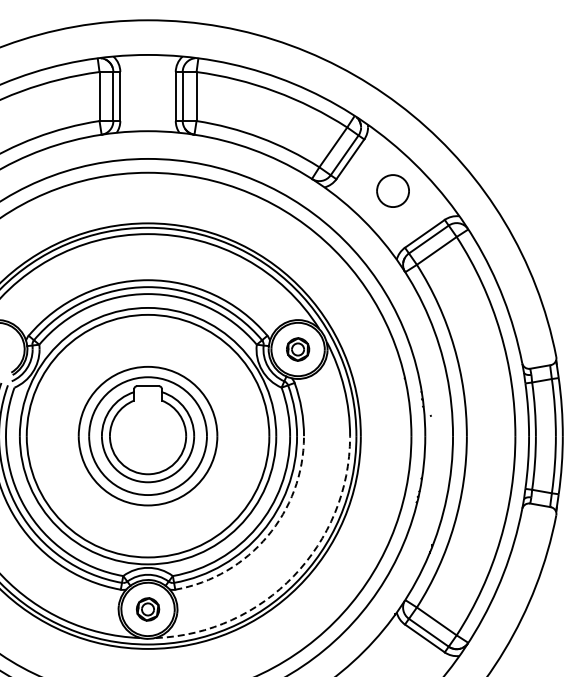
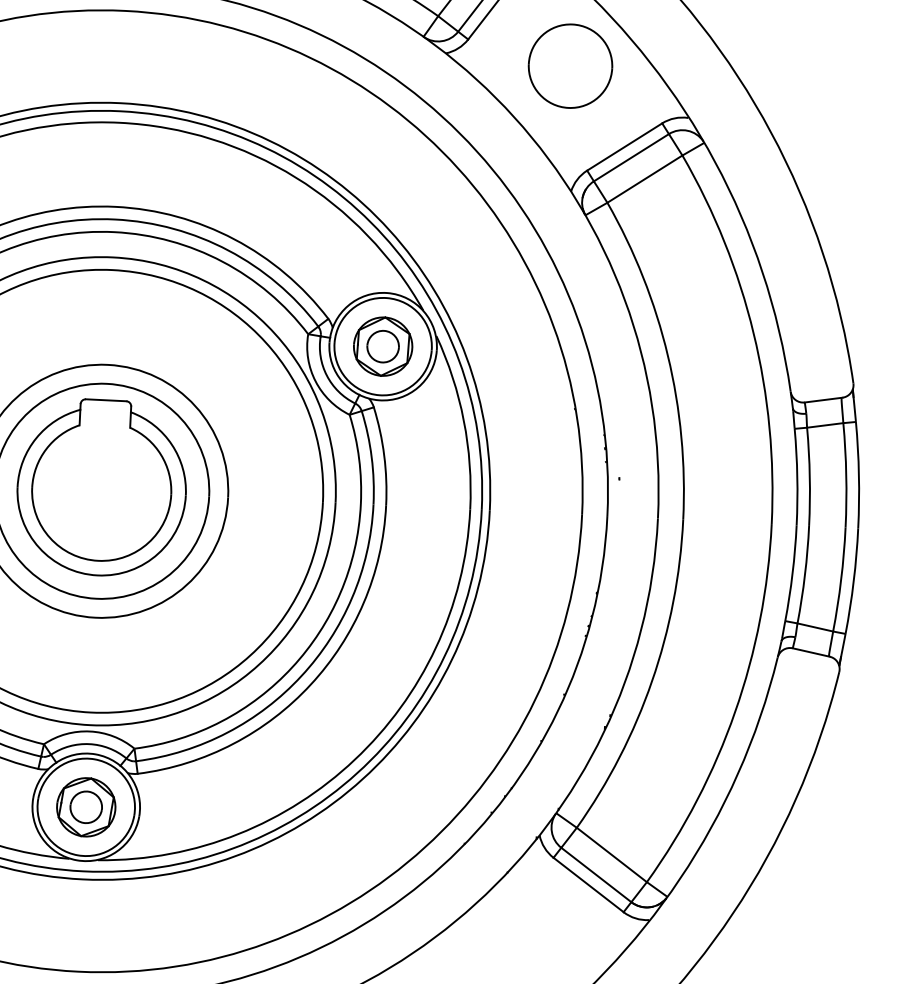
part: (392, 190) -> (569, 65), size x1.43
part: (297, 349) -> (382, 346), size x1.43
arc: (267, 536) -> (310, 684), dashed -> solid
arc: (293, 576) -> (354, 760), dashed -> solid
part: (147, 609) -> (85, 807), size x1.43

